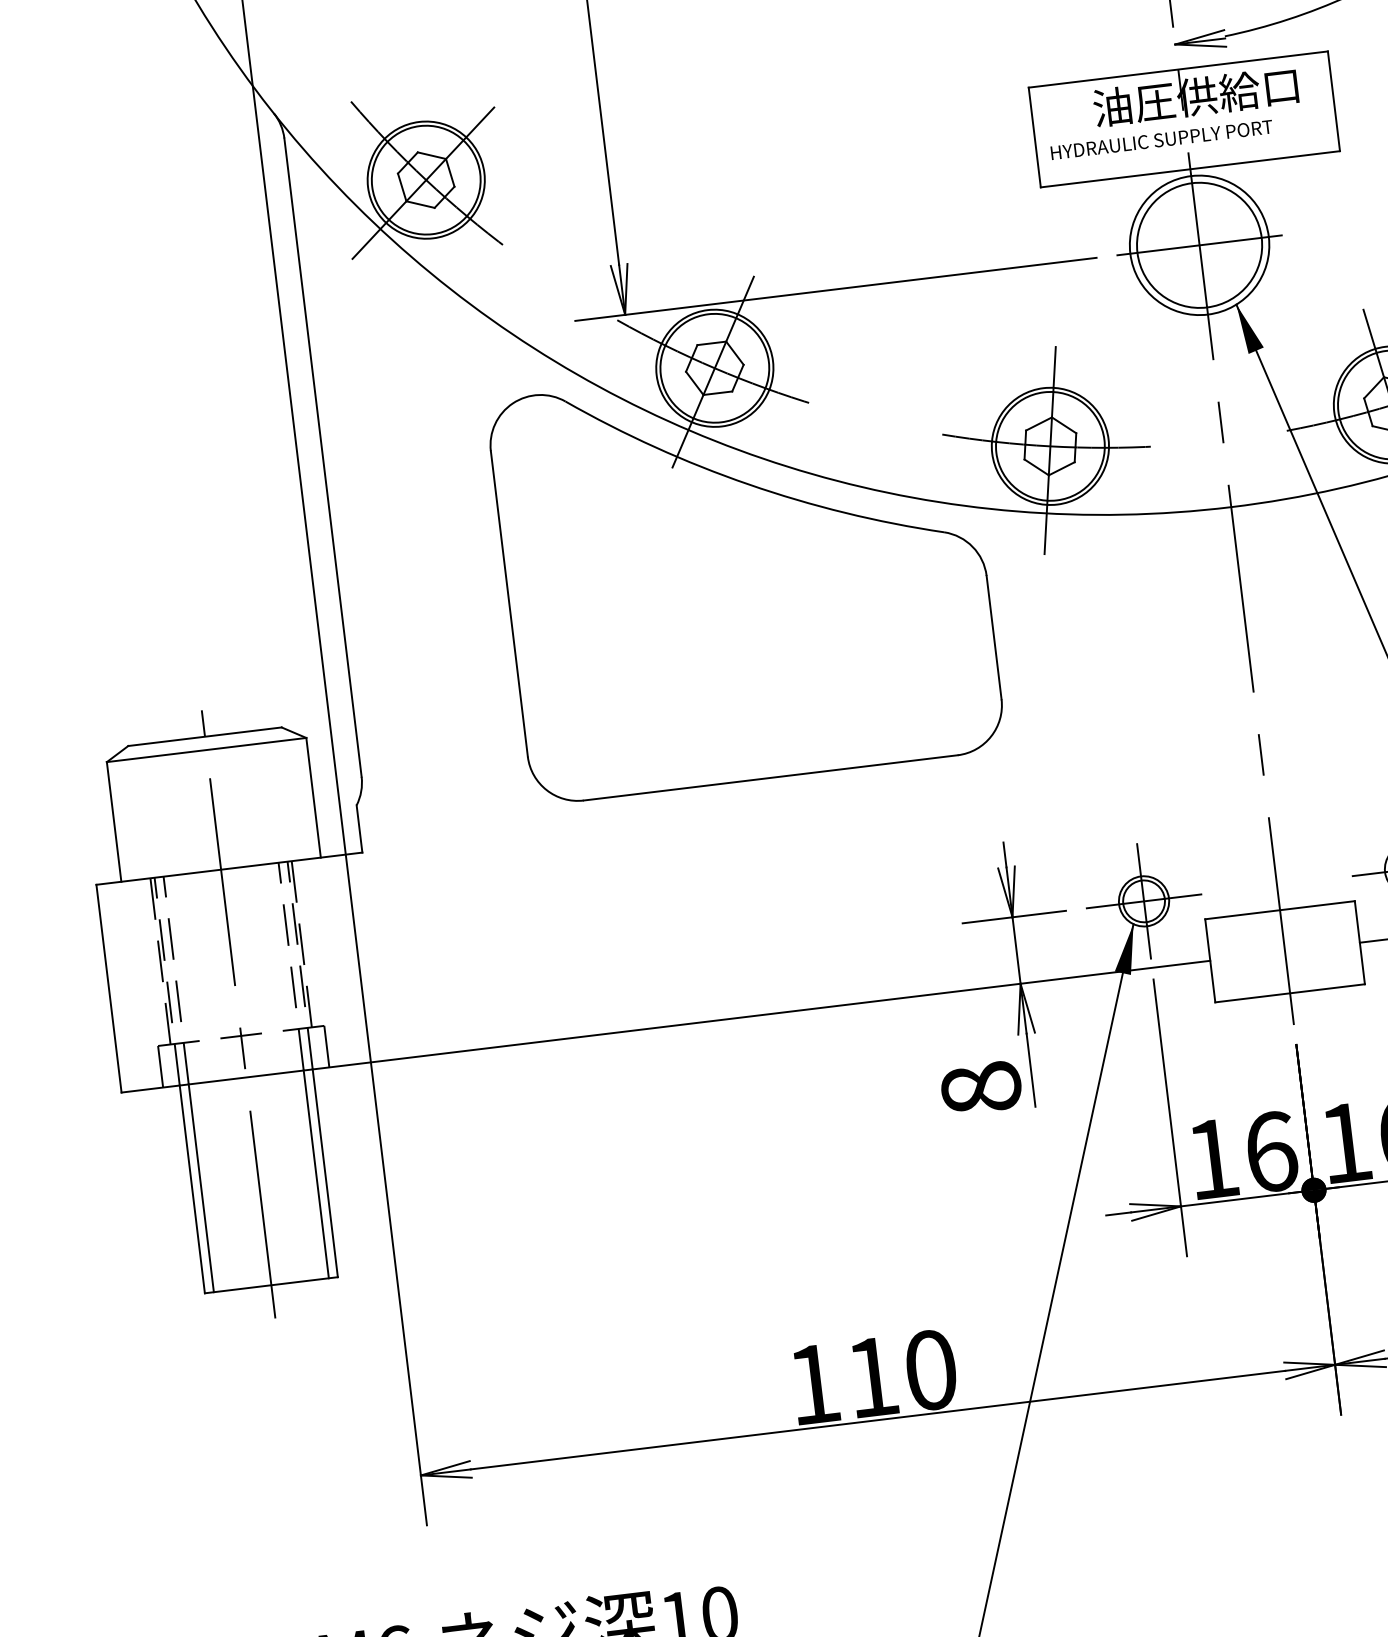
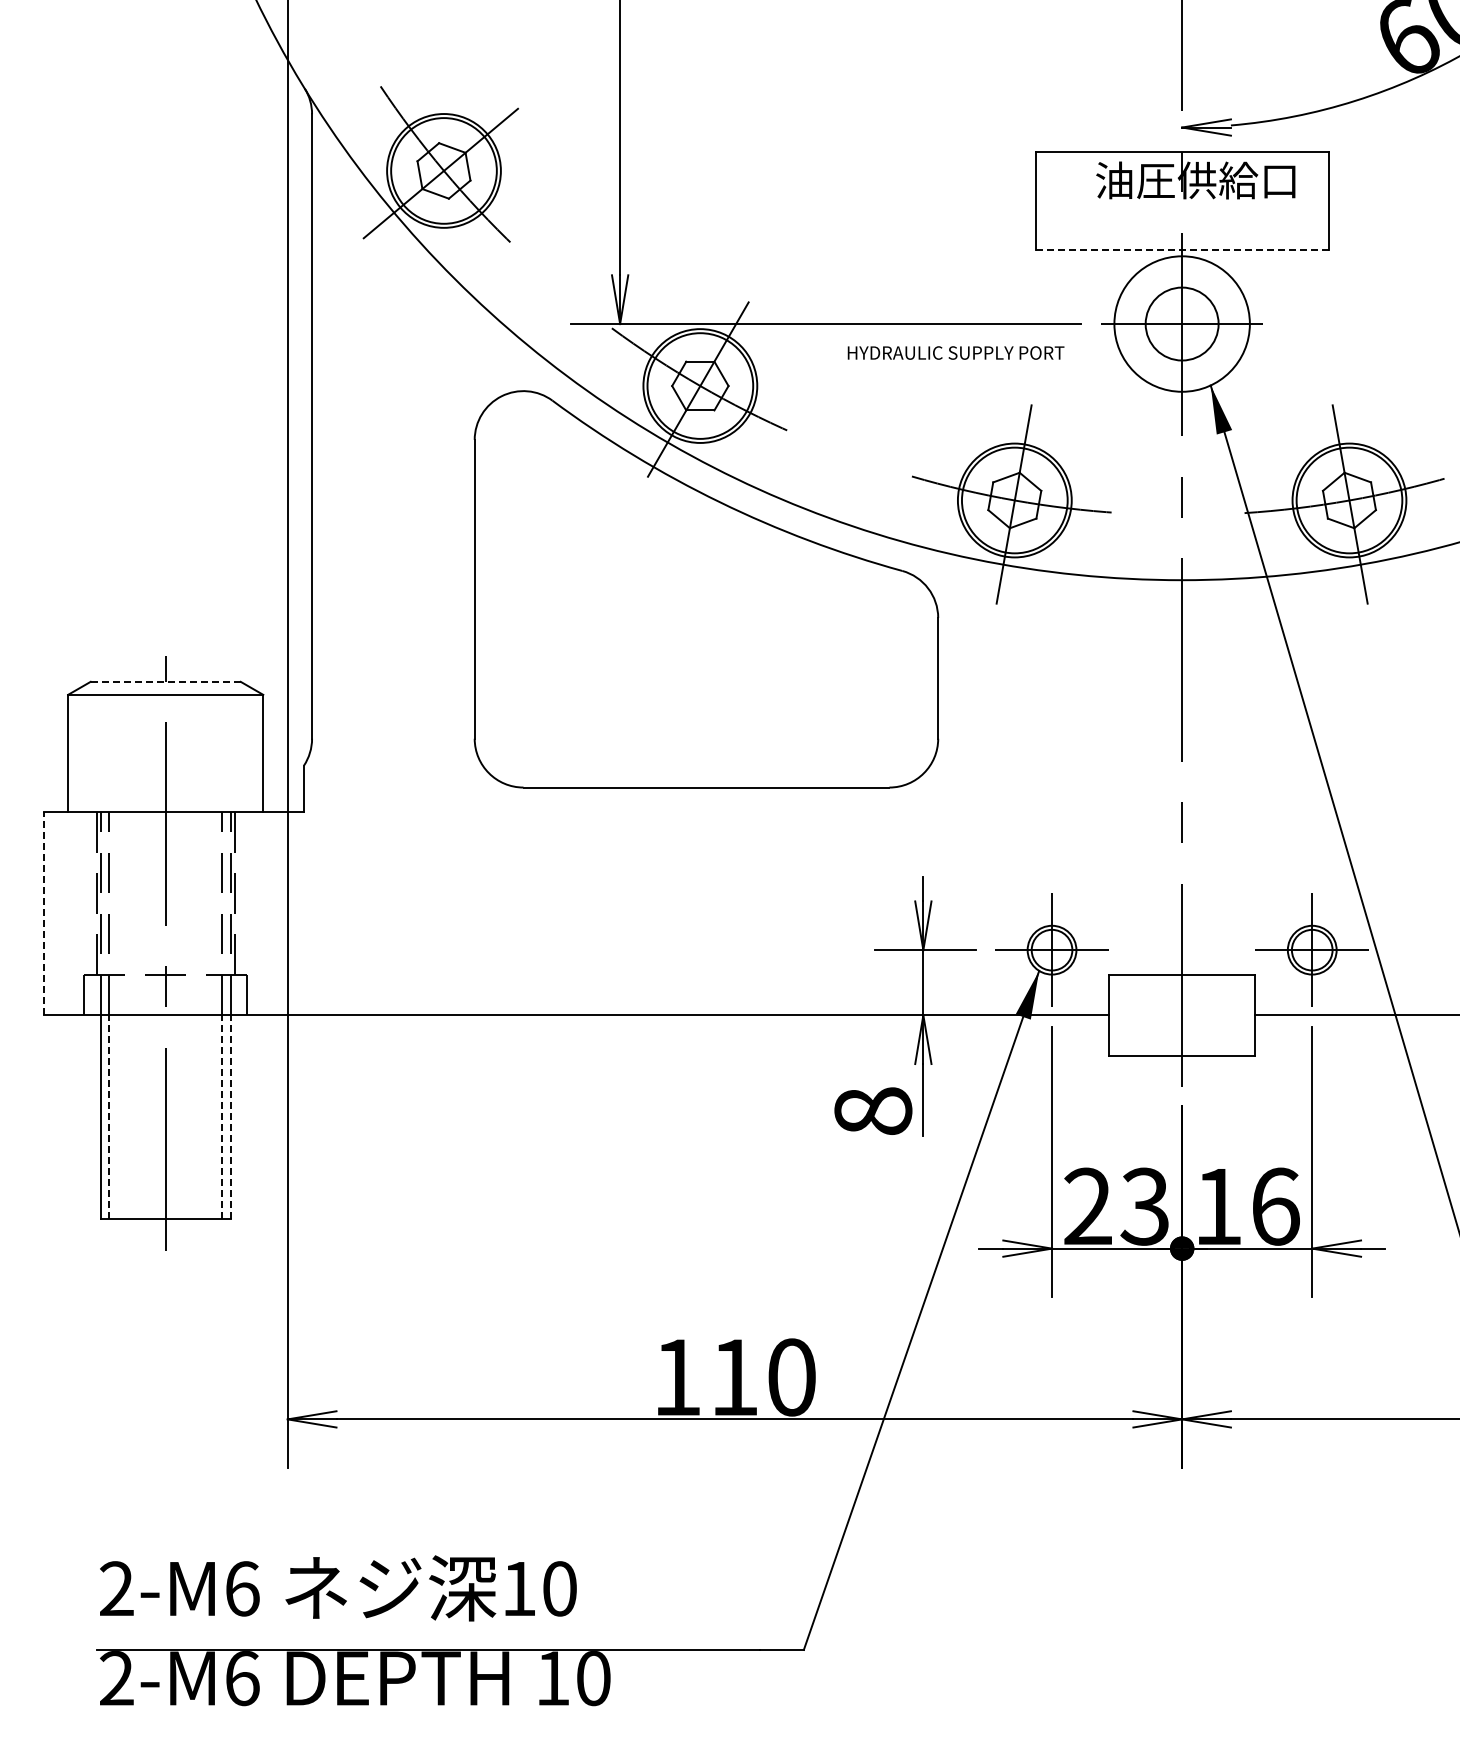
text: (1161, 139) -> (955, 352), moved
line: (1190, 169) -> (1182, 249), solid -> dashed
circle: (1198, 244) -> (1181, 323), size x0.6
line: (204, 736) -> (165, 681), solid -> dashed
line: (108, 988) -> (43, 913), solid -> dashed
text: (1241, 1155) -> (1116, 1206), 16 -> 23
line: (324, 1172) -> (230, 1116), solid -> dashed
line: (315, 1174) -> (221, 1116), solid -> dashed
line: (201, 1187) -> (109, 1116), solid -> dashed

